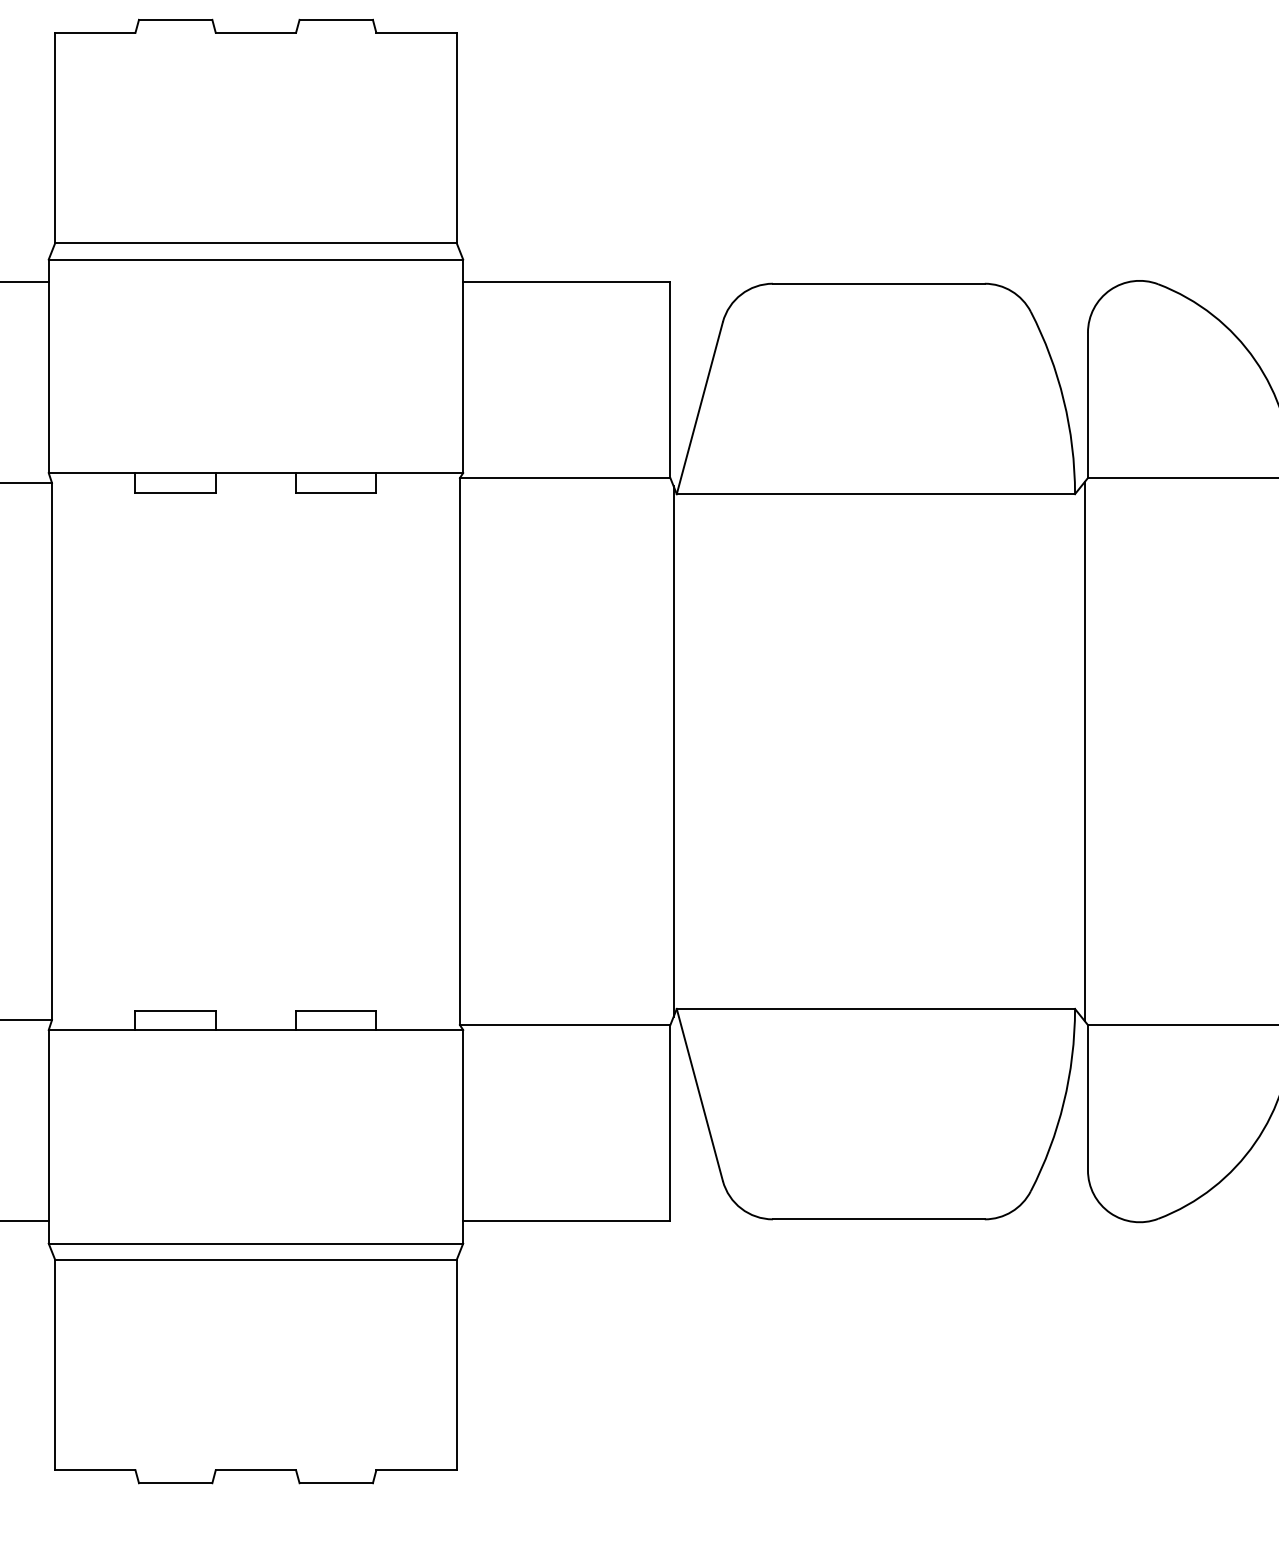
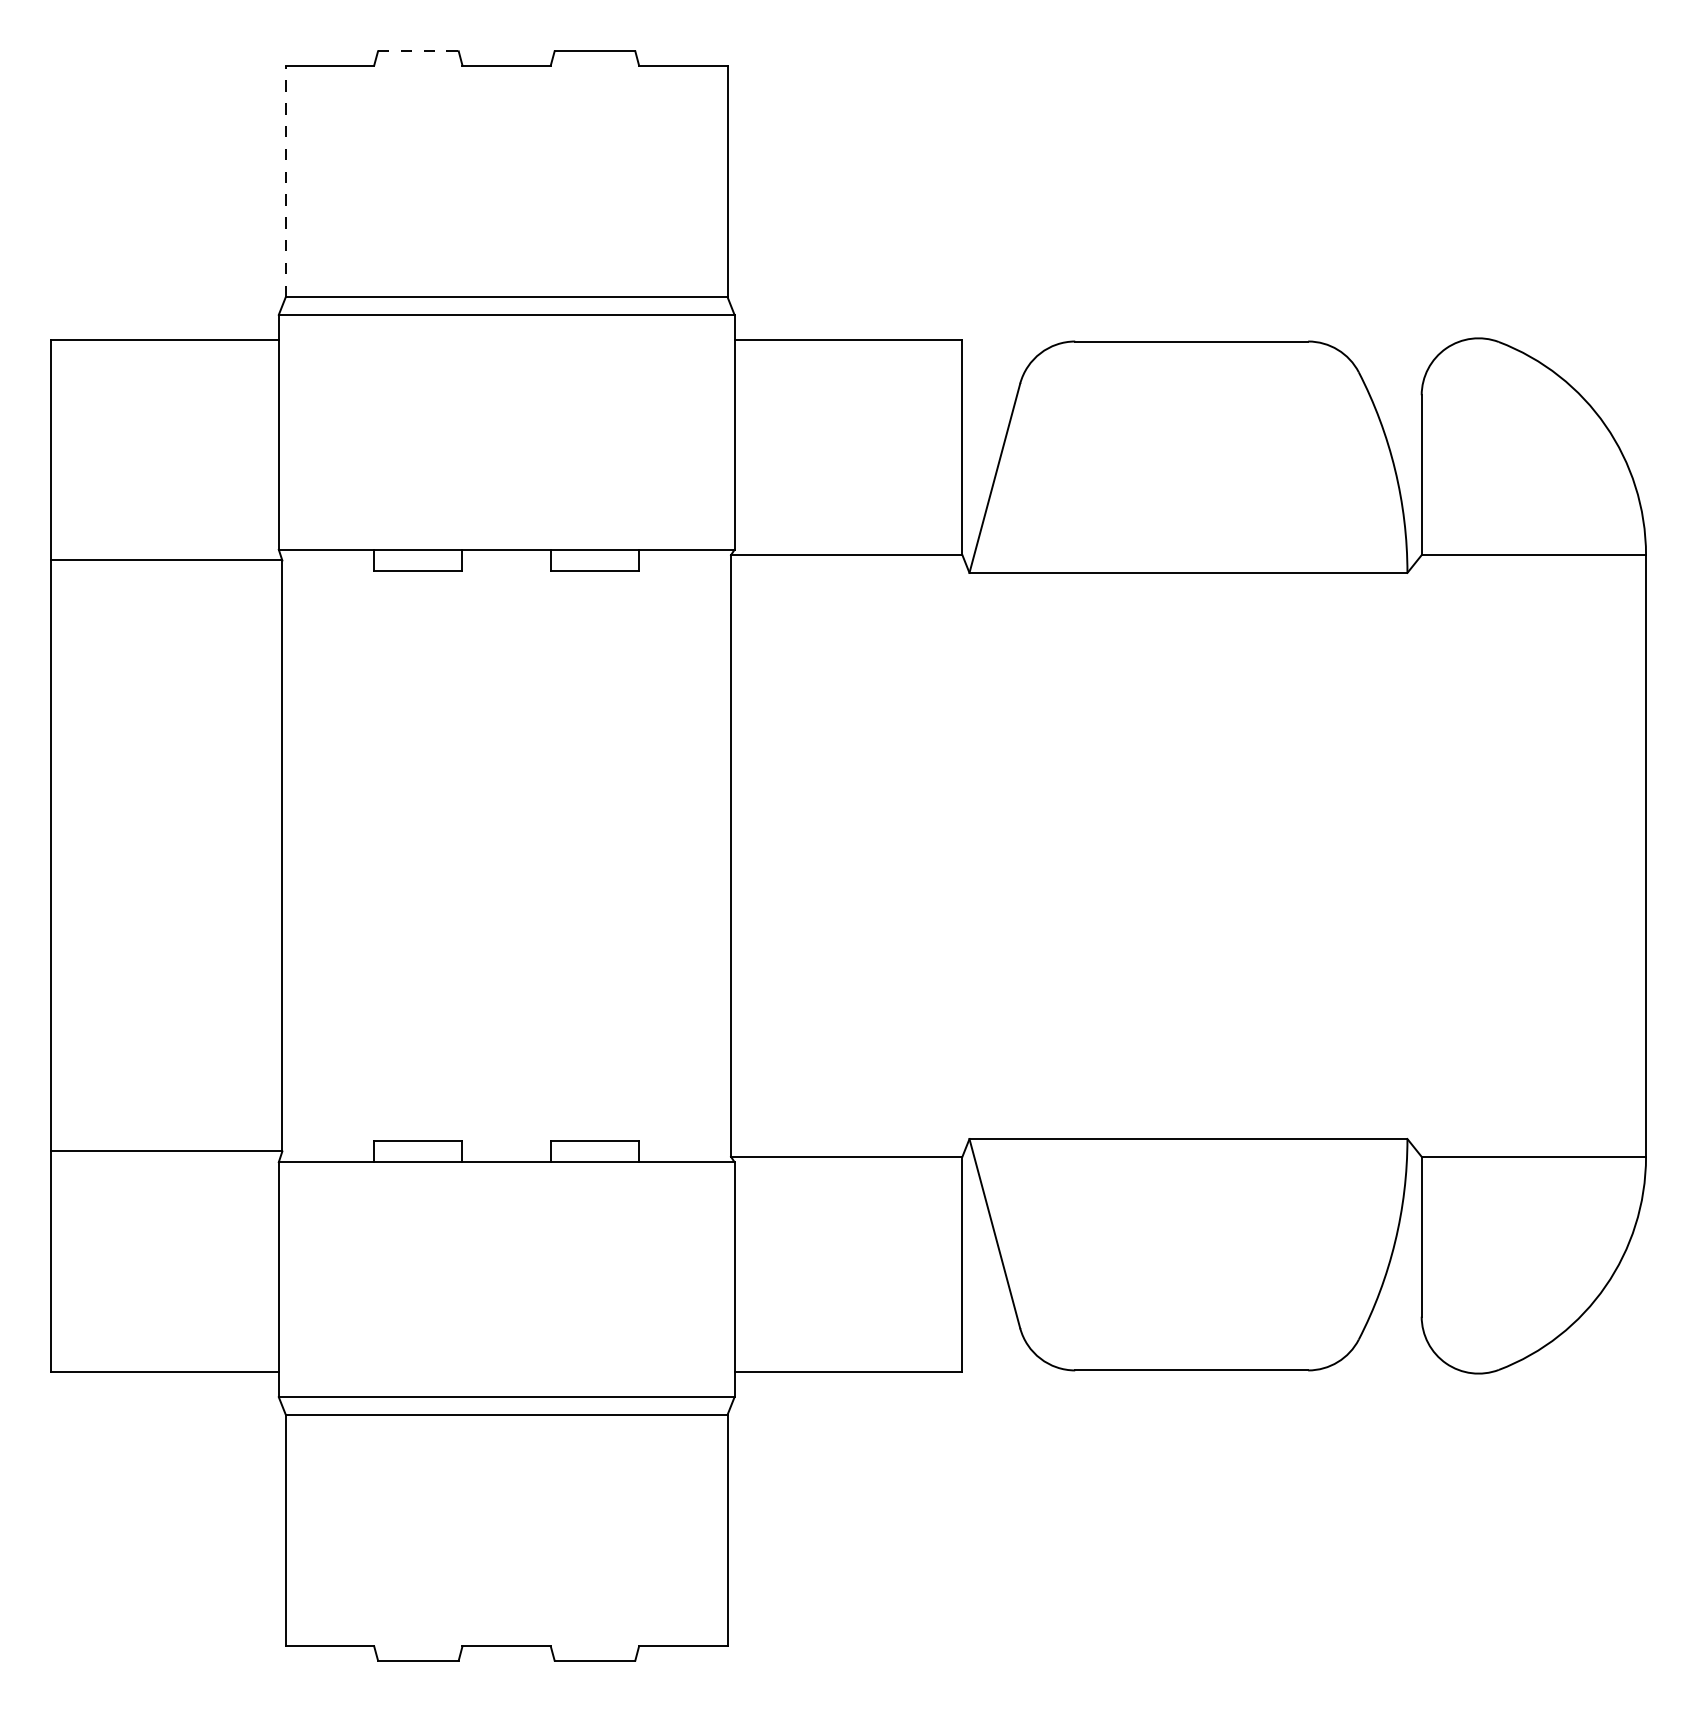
line: (175, 20) -> (418, 51), solid -> dashed
line: (54, 138) -> (285, 181), solid -> dashed
line: (673, 751) -> (965, 855), removed
line: (1085, 751) -> (1418, 855), removed

